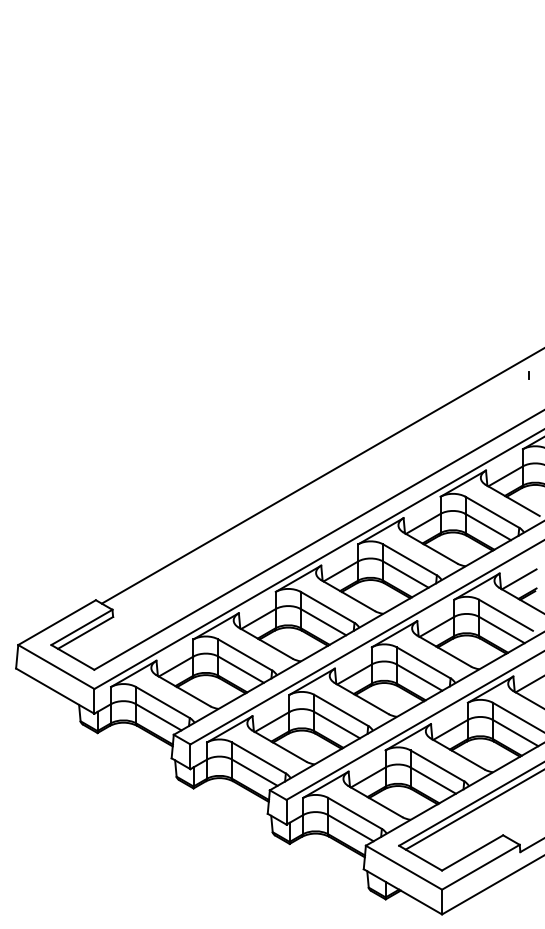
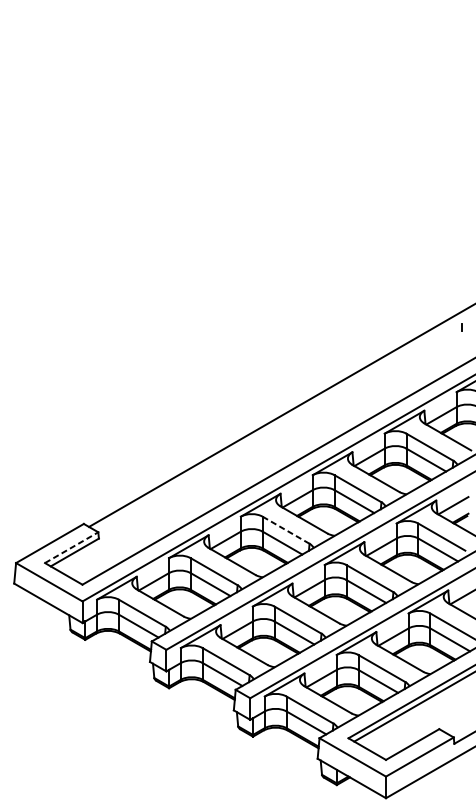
line: (327, 607) -> (286, 530), solid -> dashed
line: (82, 627) -> (72, 547), solid -> dashed

